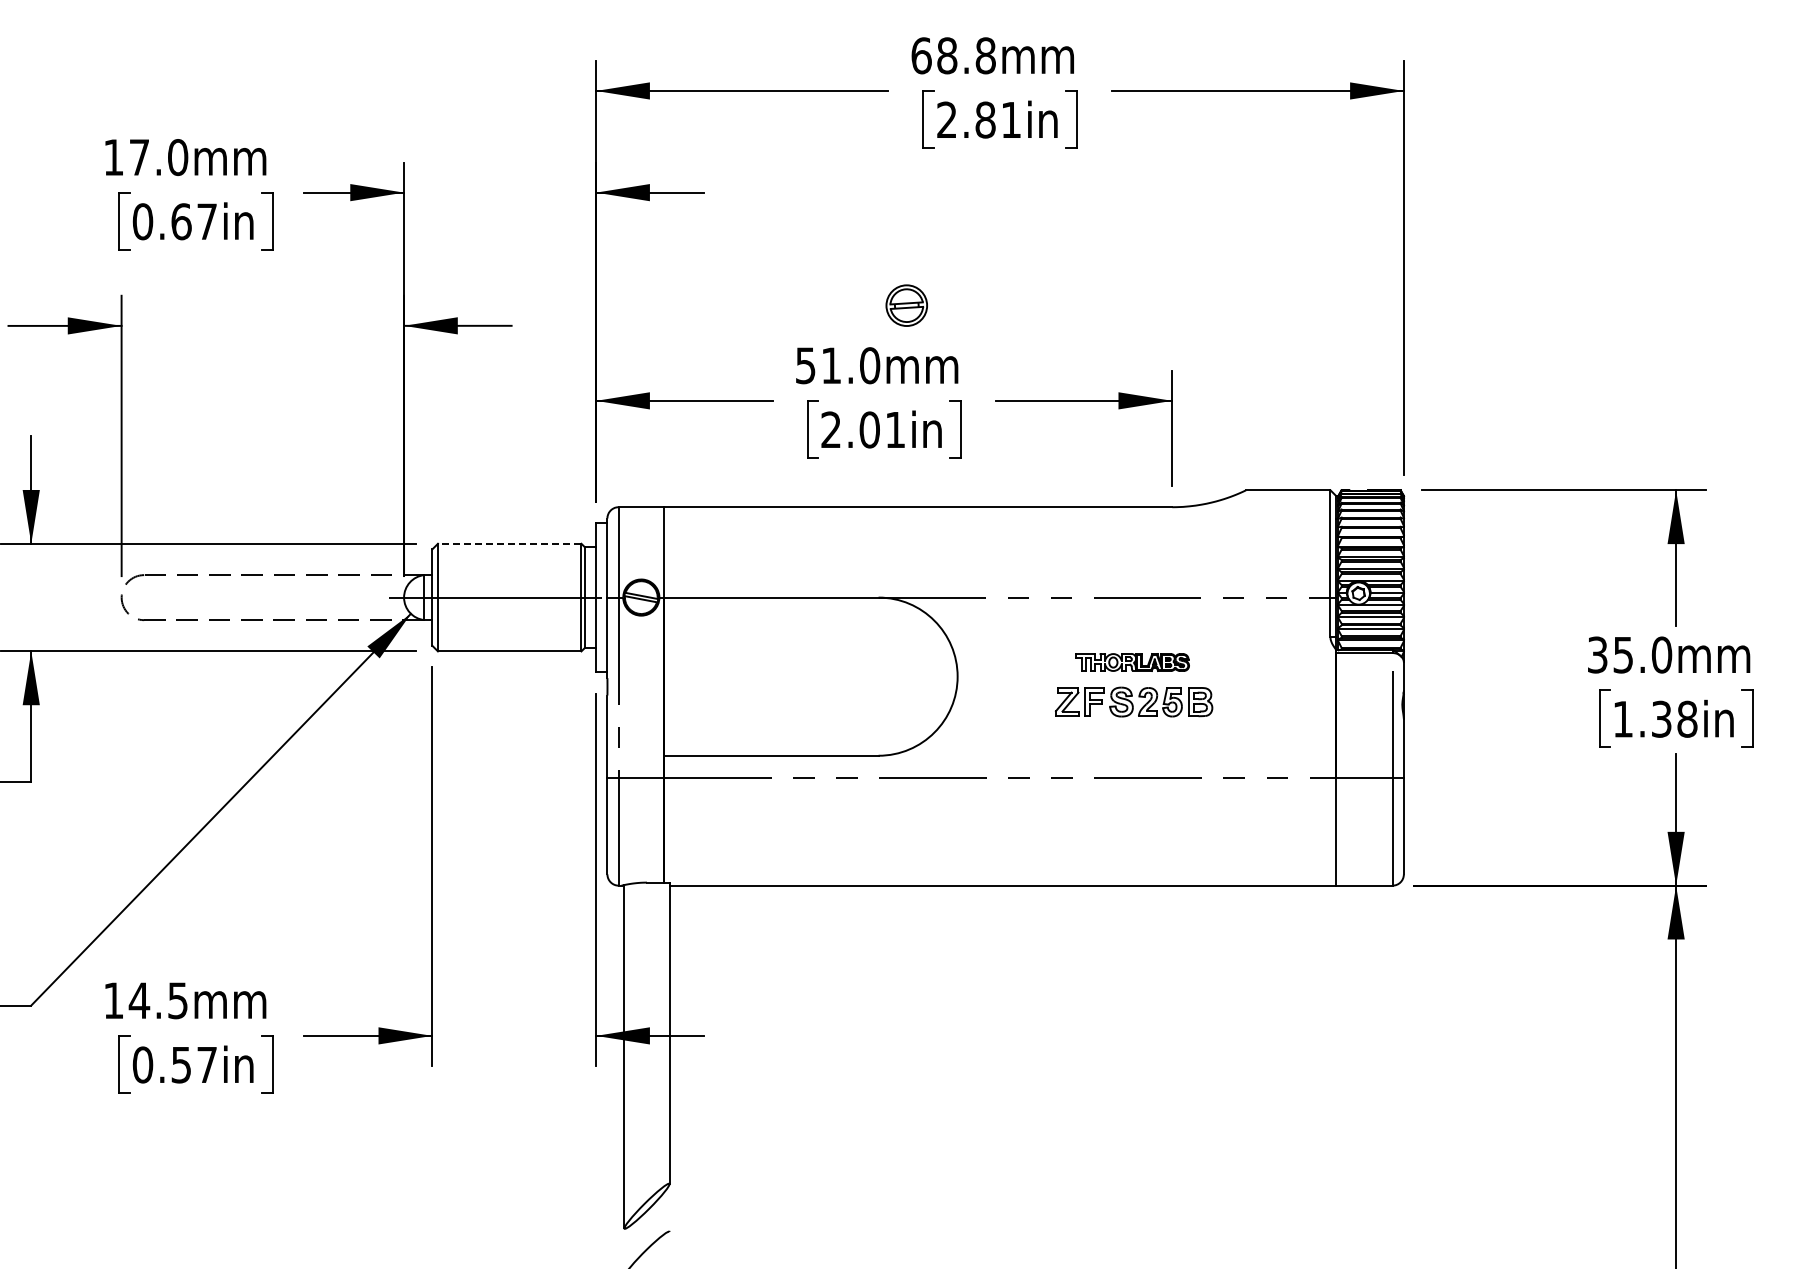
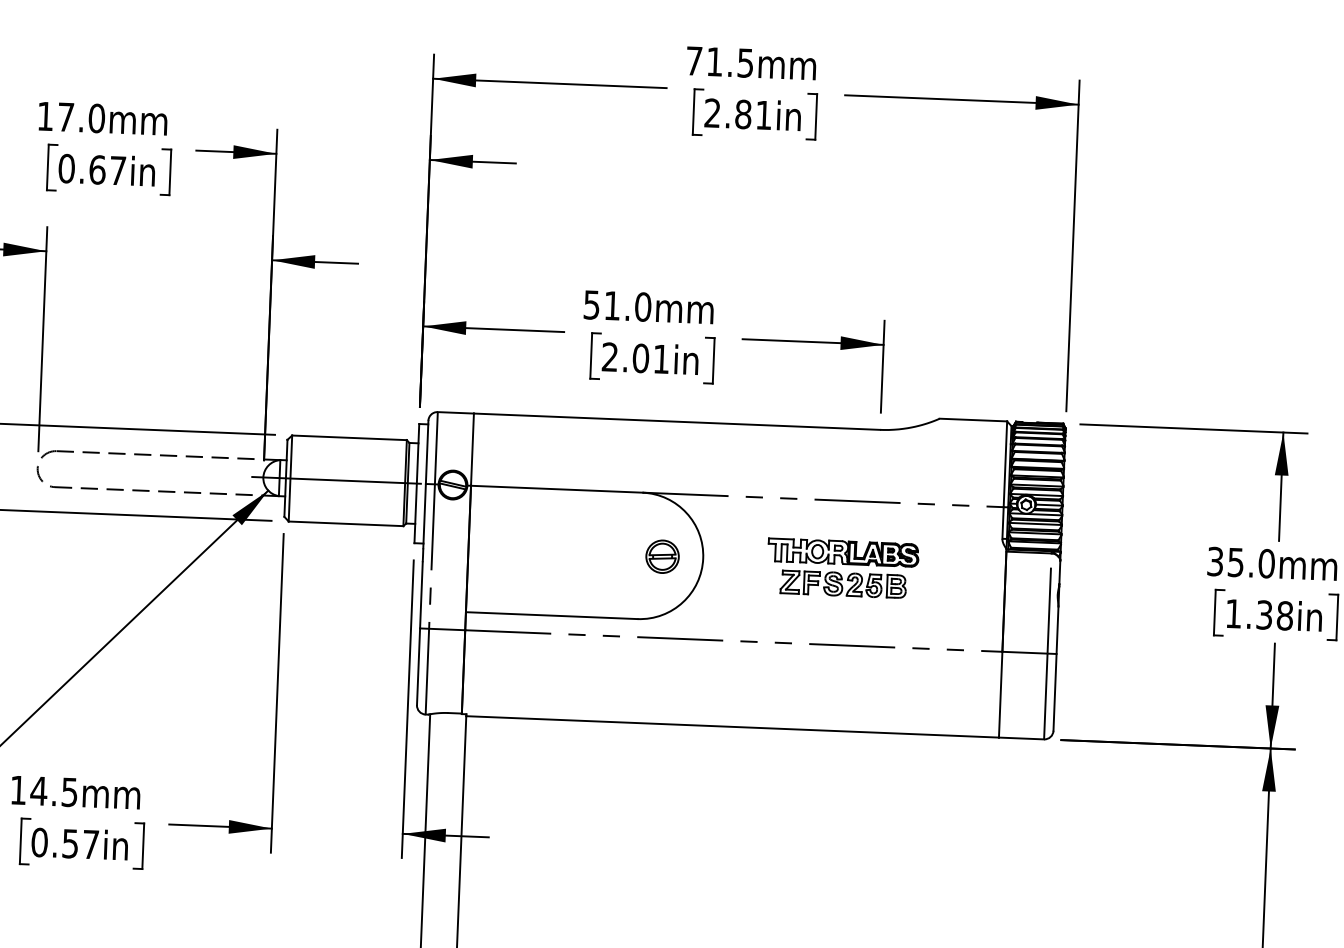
text: (953, 55) -> (719, 61), 68.8mm -> 71.5mm
part: (906, 305) -> (662, 556), moved
line: (509, 543) -> (349, 437), dashed -> solid
part: (1132, 662) -> (843, 552), size x1.67

